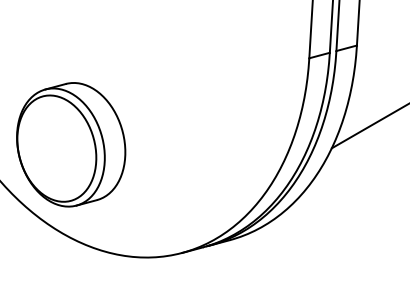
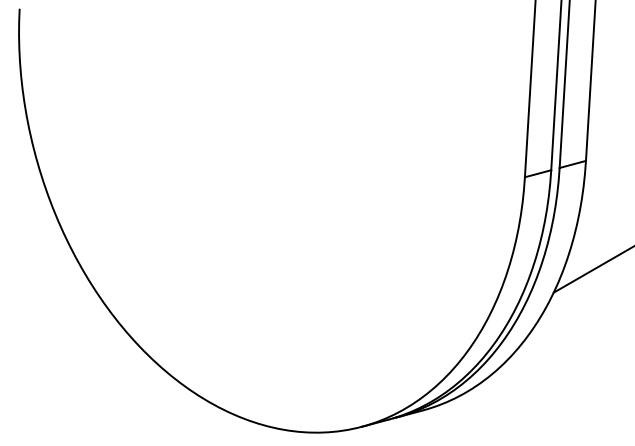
part: (71, 145) -> (219, 288), removed

